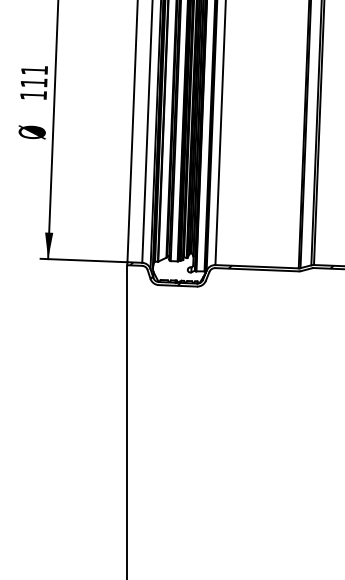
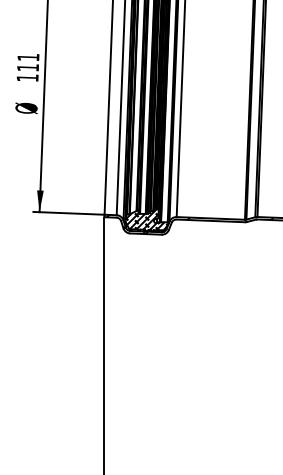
hatch: (178, 266) -> (146, 218), added

